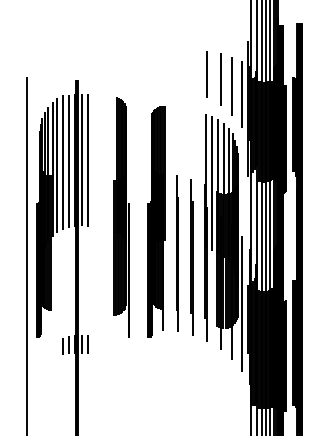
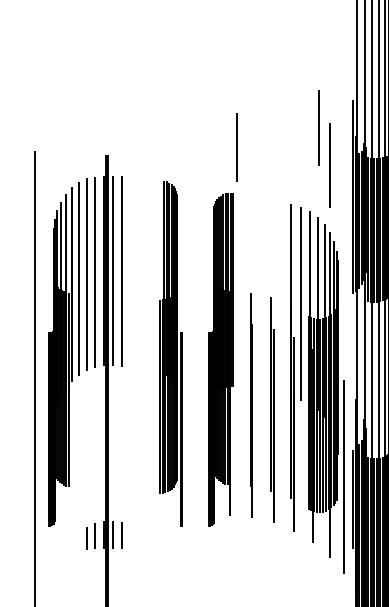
line: (206, 74) -> (235, 147), moved
line: (220, 79) -> (318, 127), moved
line: (242, 94) -> (344, 176), removed

